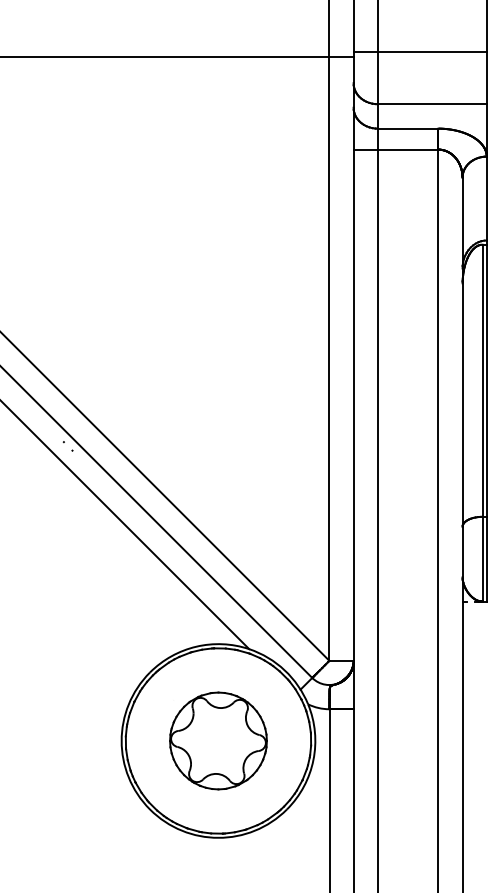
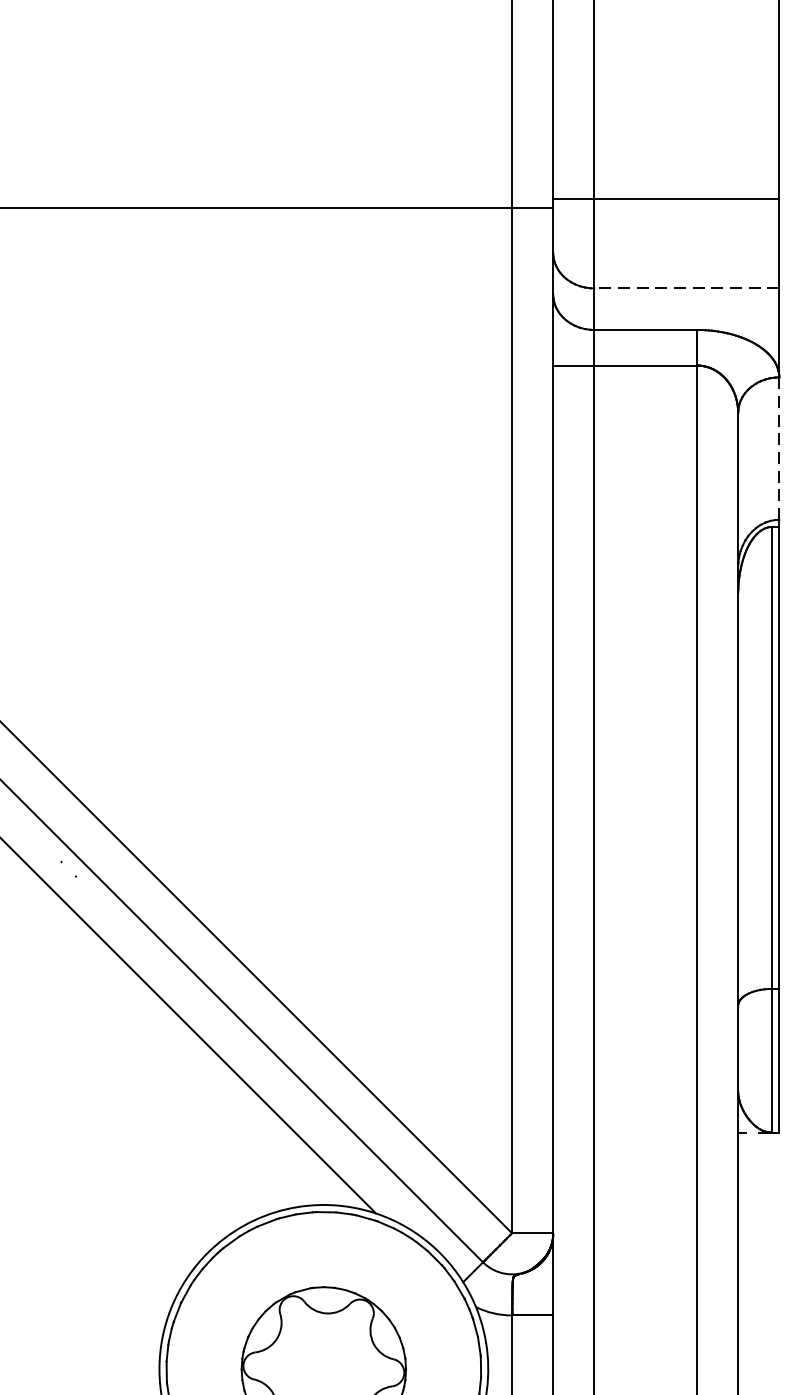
line: (431, 104) -> (685, 288), solid -> dashed
line: (486, 198) -> (778, 448), solid -> dashed

